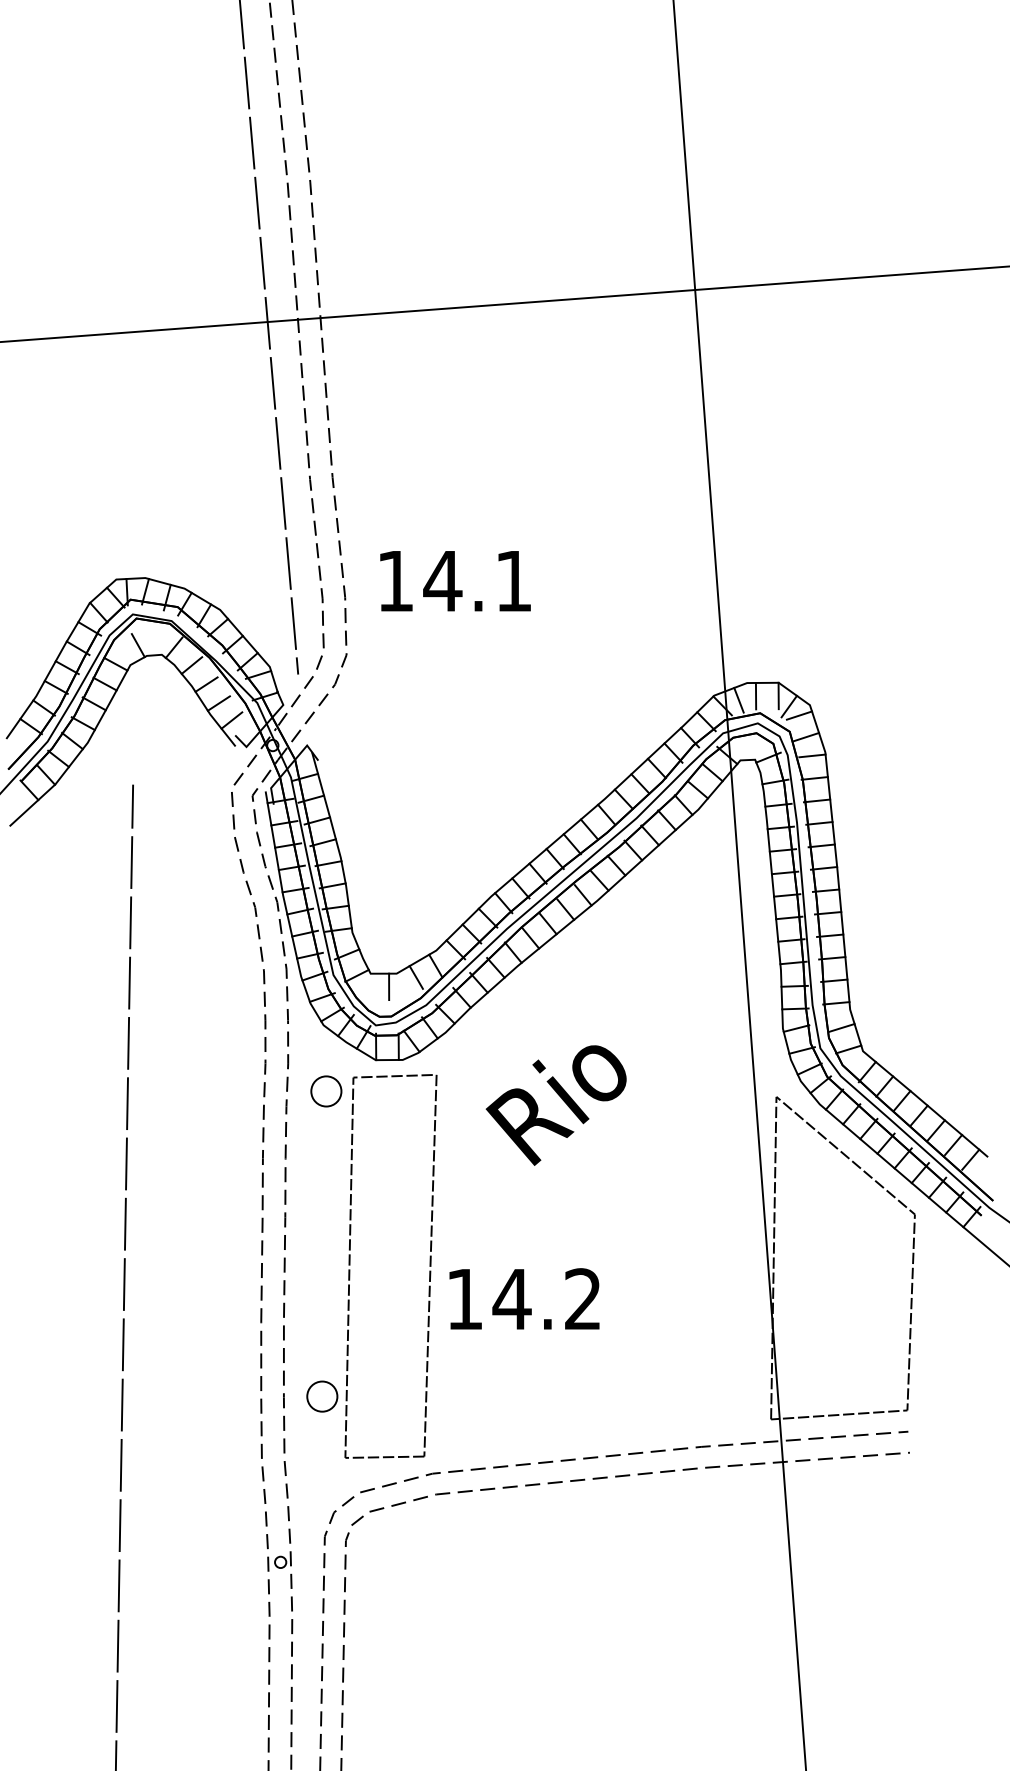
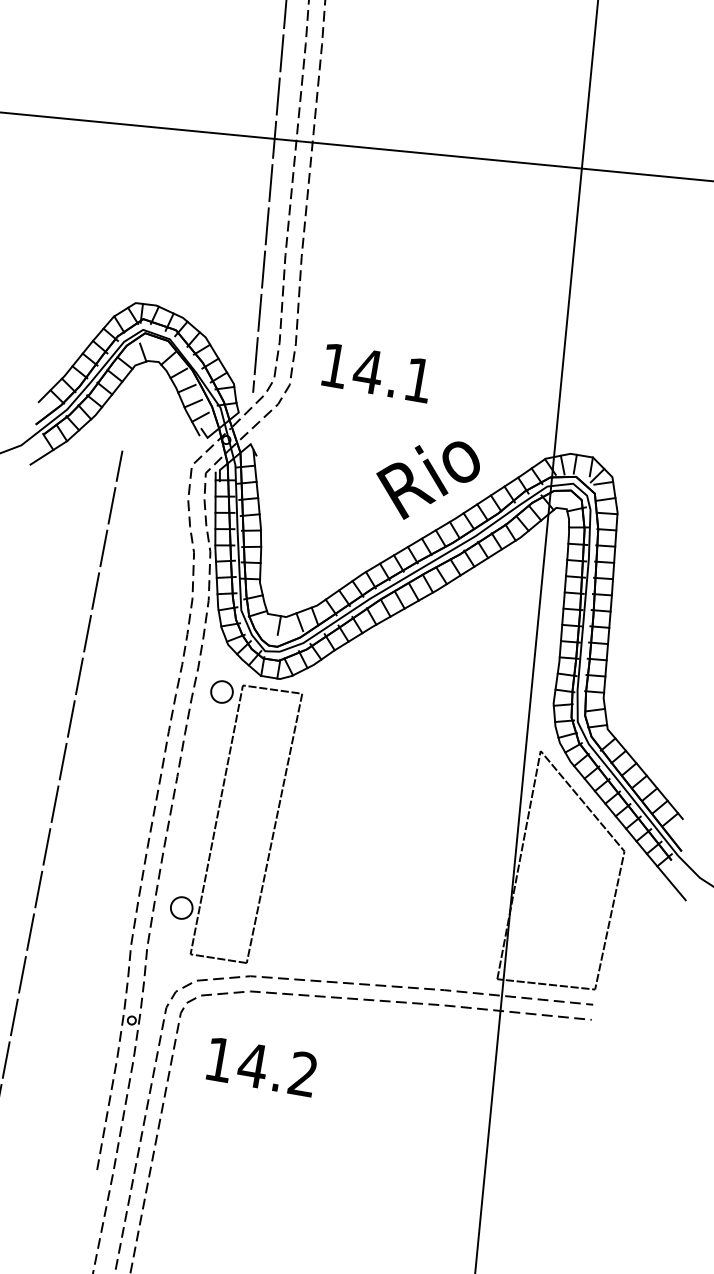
text: (455, 581) -> (377, 373), moved
text: (555, 1105) -> (426, 479), moved
text: (524, 1298) -> (261, 1066), moved

